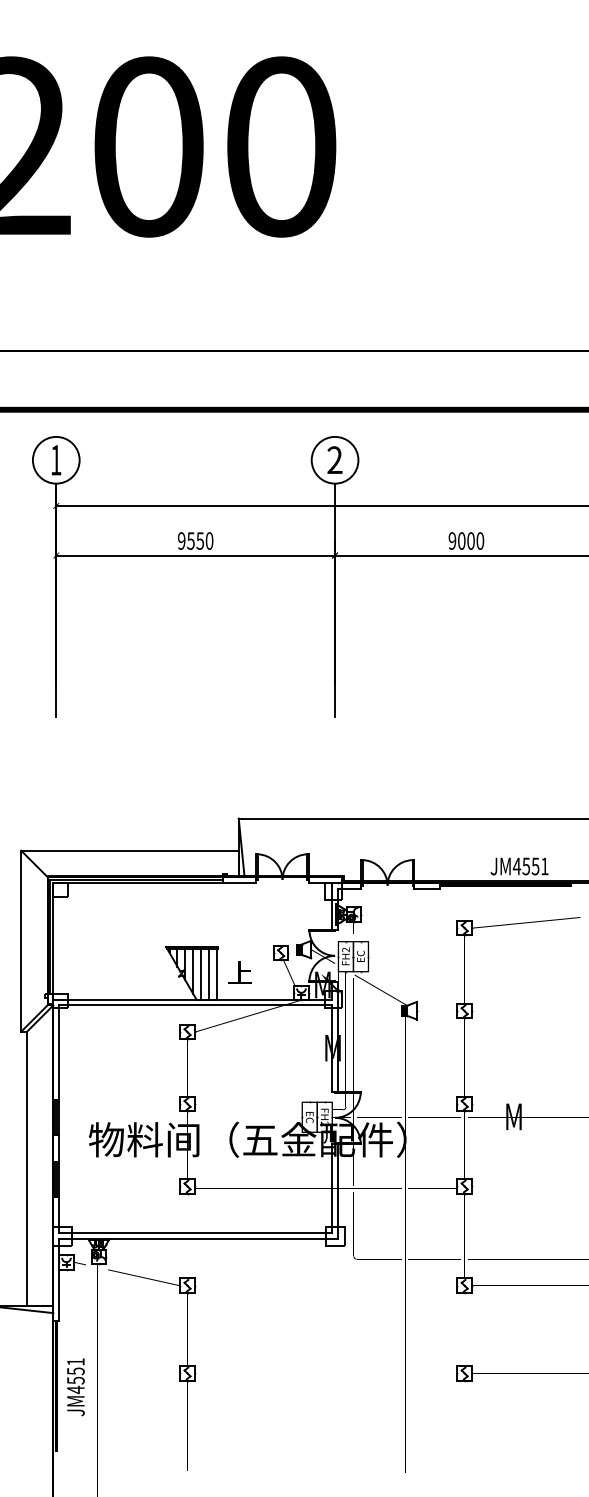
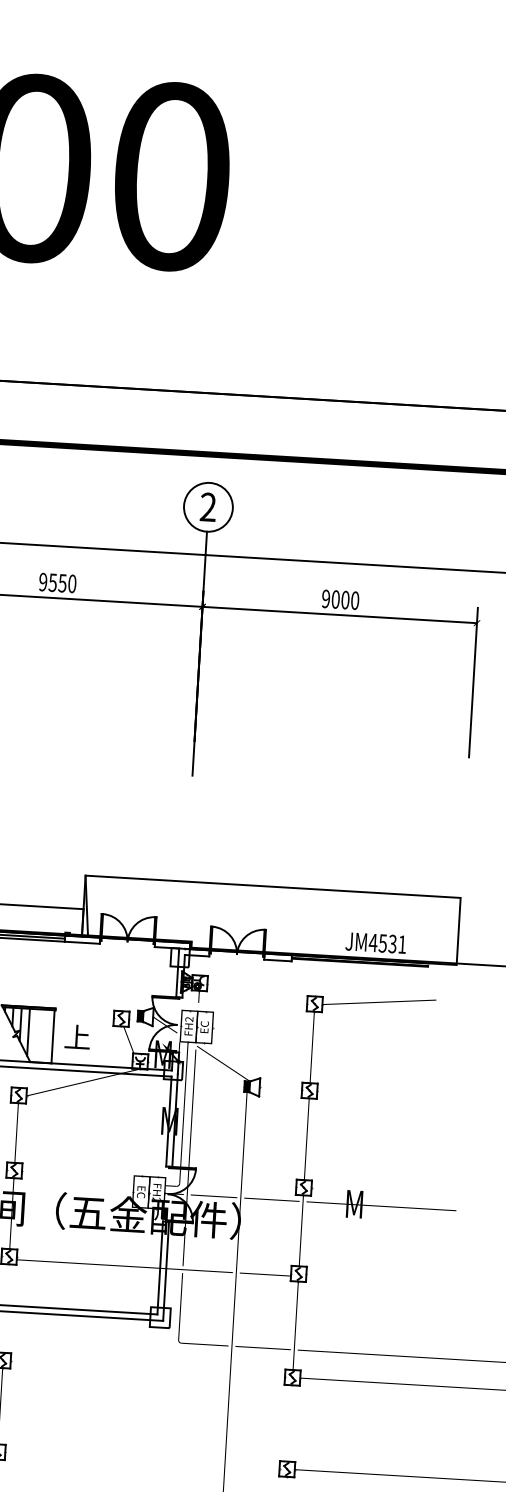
text: (535, 865) -> (392, 943), JM4551 -> JM4531
line: (201, 973) -> (37, 1035), removed
line: (208, 973) -> (44, 1035), removed

